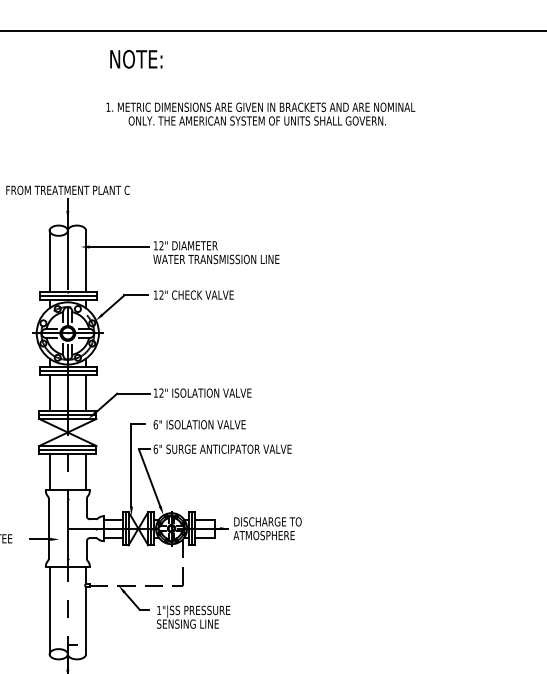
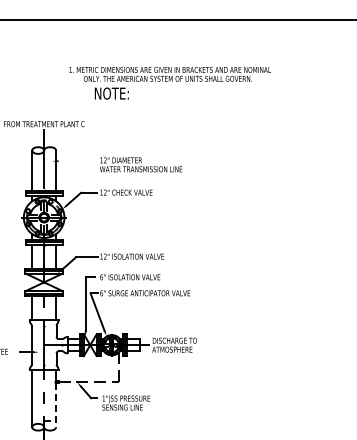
text: (135, 59) -> (111, 93), moved
line: (118, 247) -> (77, 161), removed
line: (86, 620) -> (56, 405), solid -> dashed

